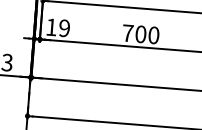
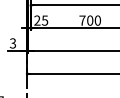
text: (58, 27) -> (41, 20), 19 -> 25

